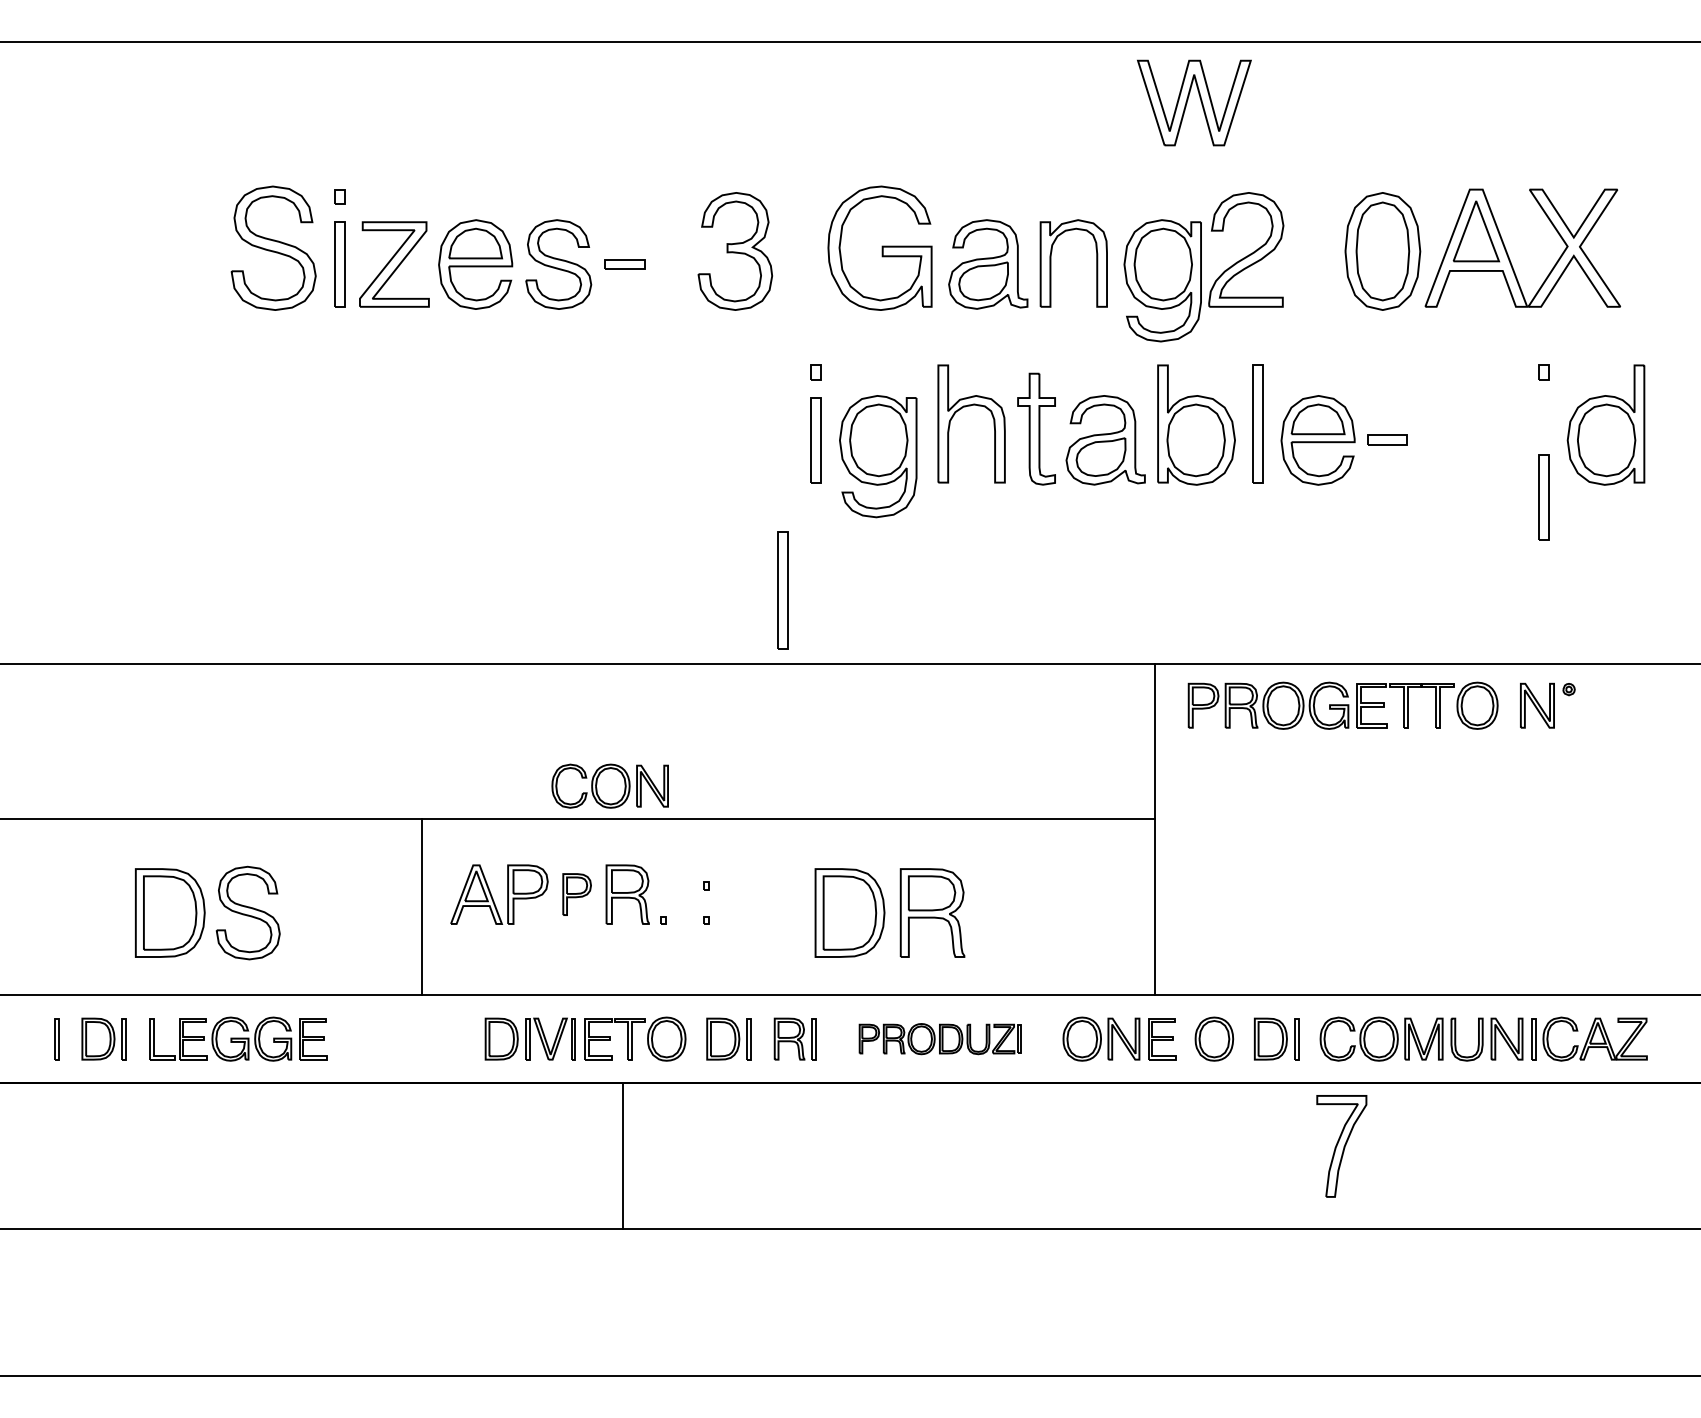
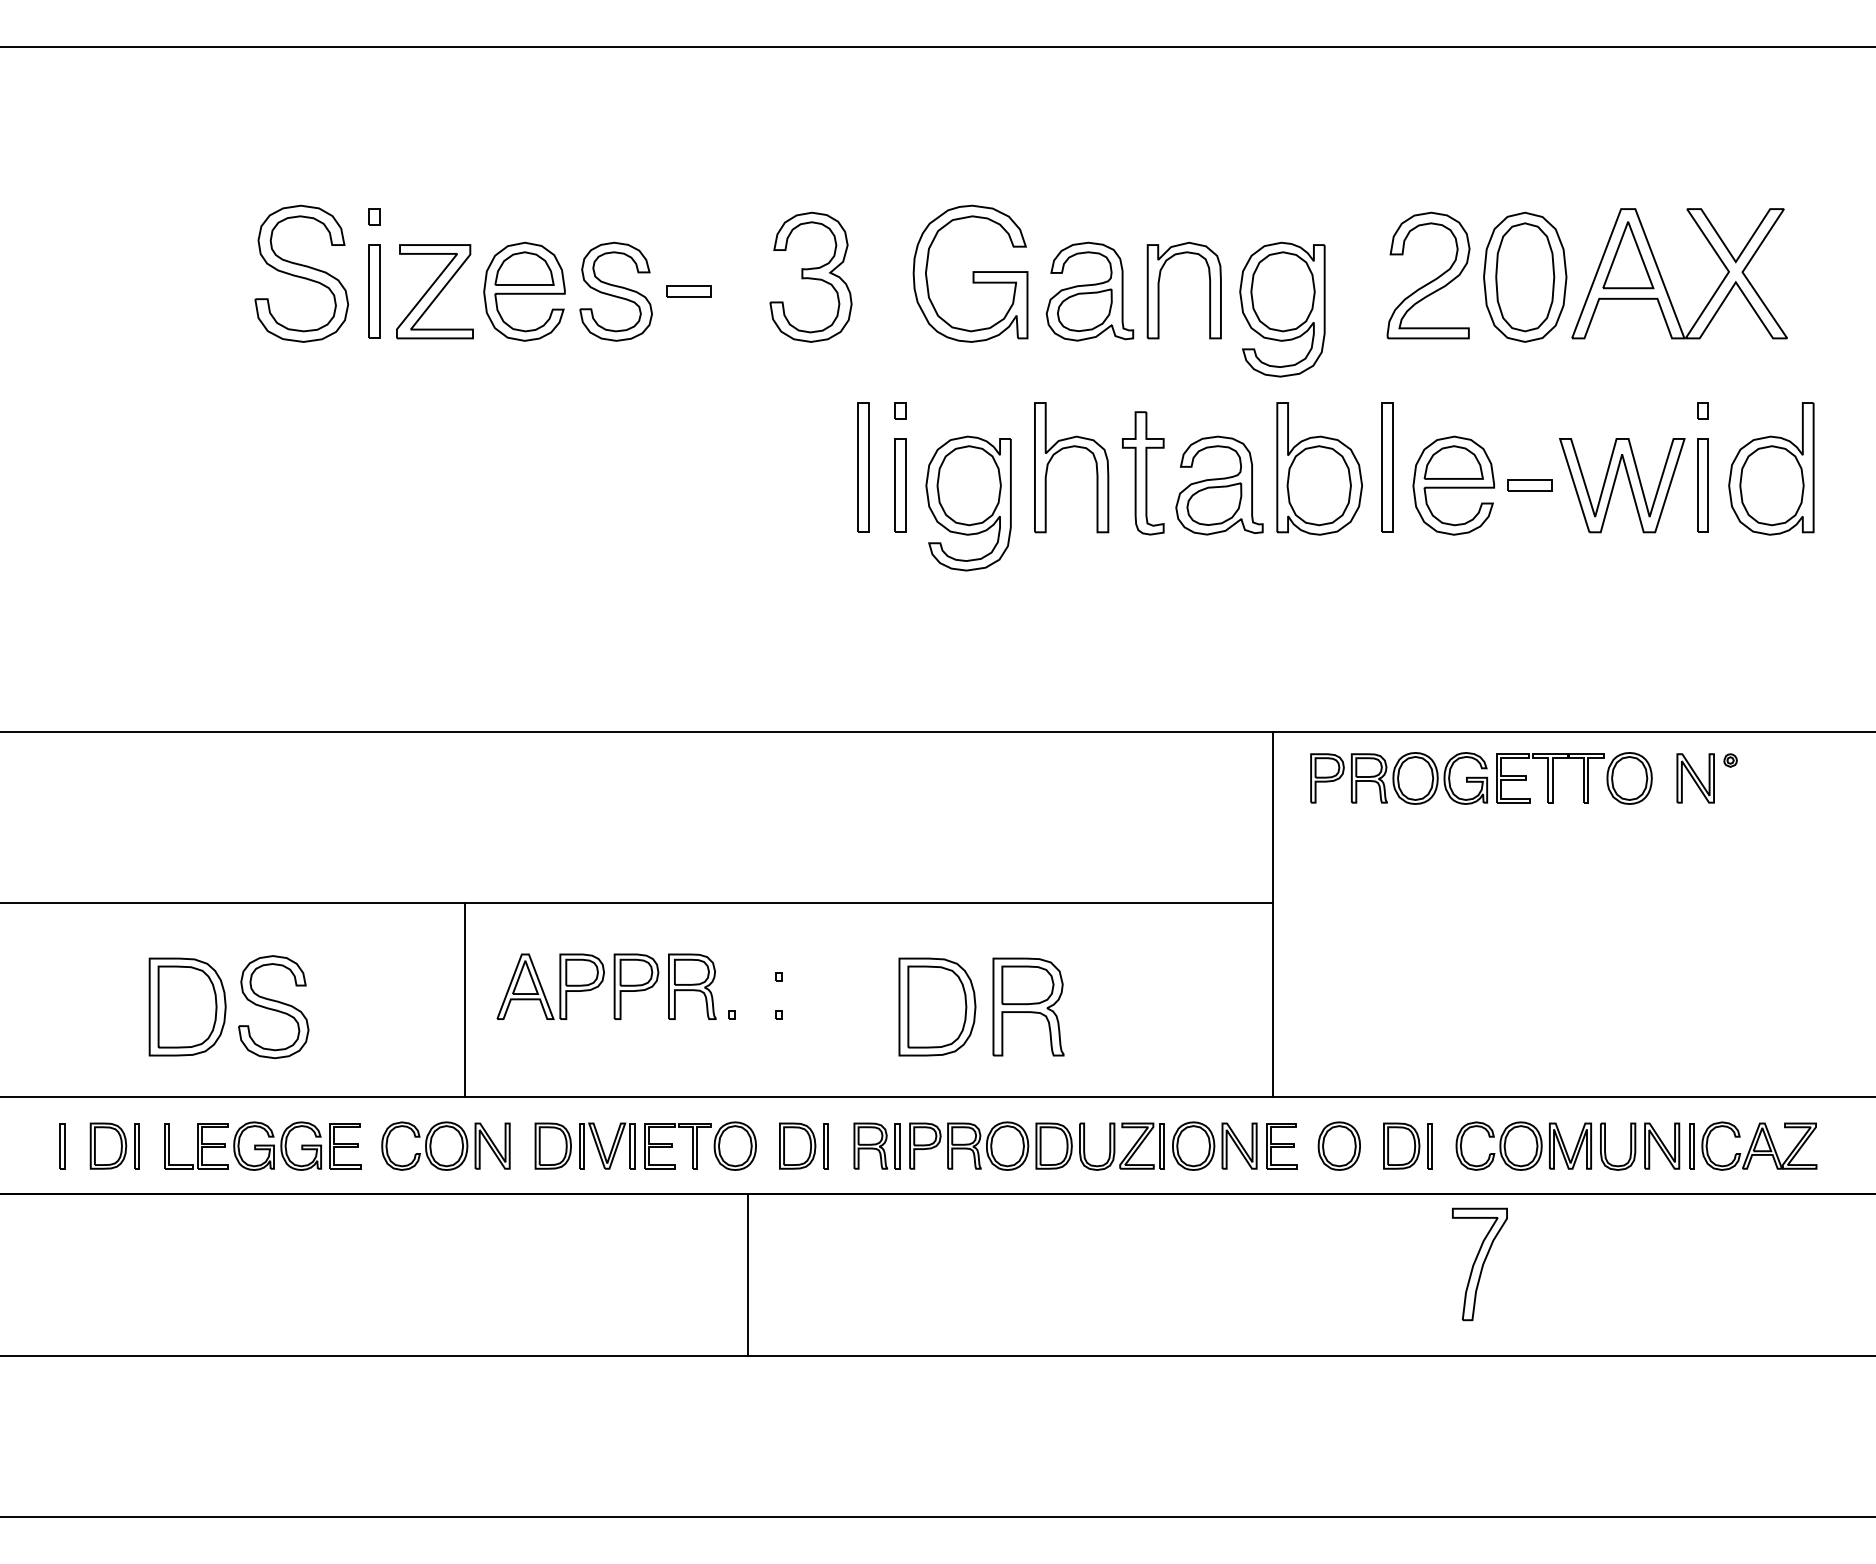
part: (1200, 102) -> (1629, 485), moved
part: (1246, 249) -> (1428, 275), moved
part: (1543, 497) -> (1702, 485), moved
part: (782, 590) -> (863, 467), moved
part: (609, 785) -> (445, 1145), moved
part: (577, 894) -> (636, 986), size x1.43
part: (939, 1038) -> (1036, 1145), size x1.43
line: (623, 1155) -> (748, 1274), moved

